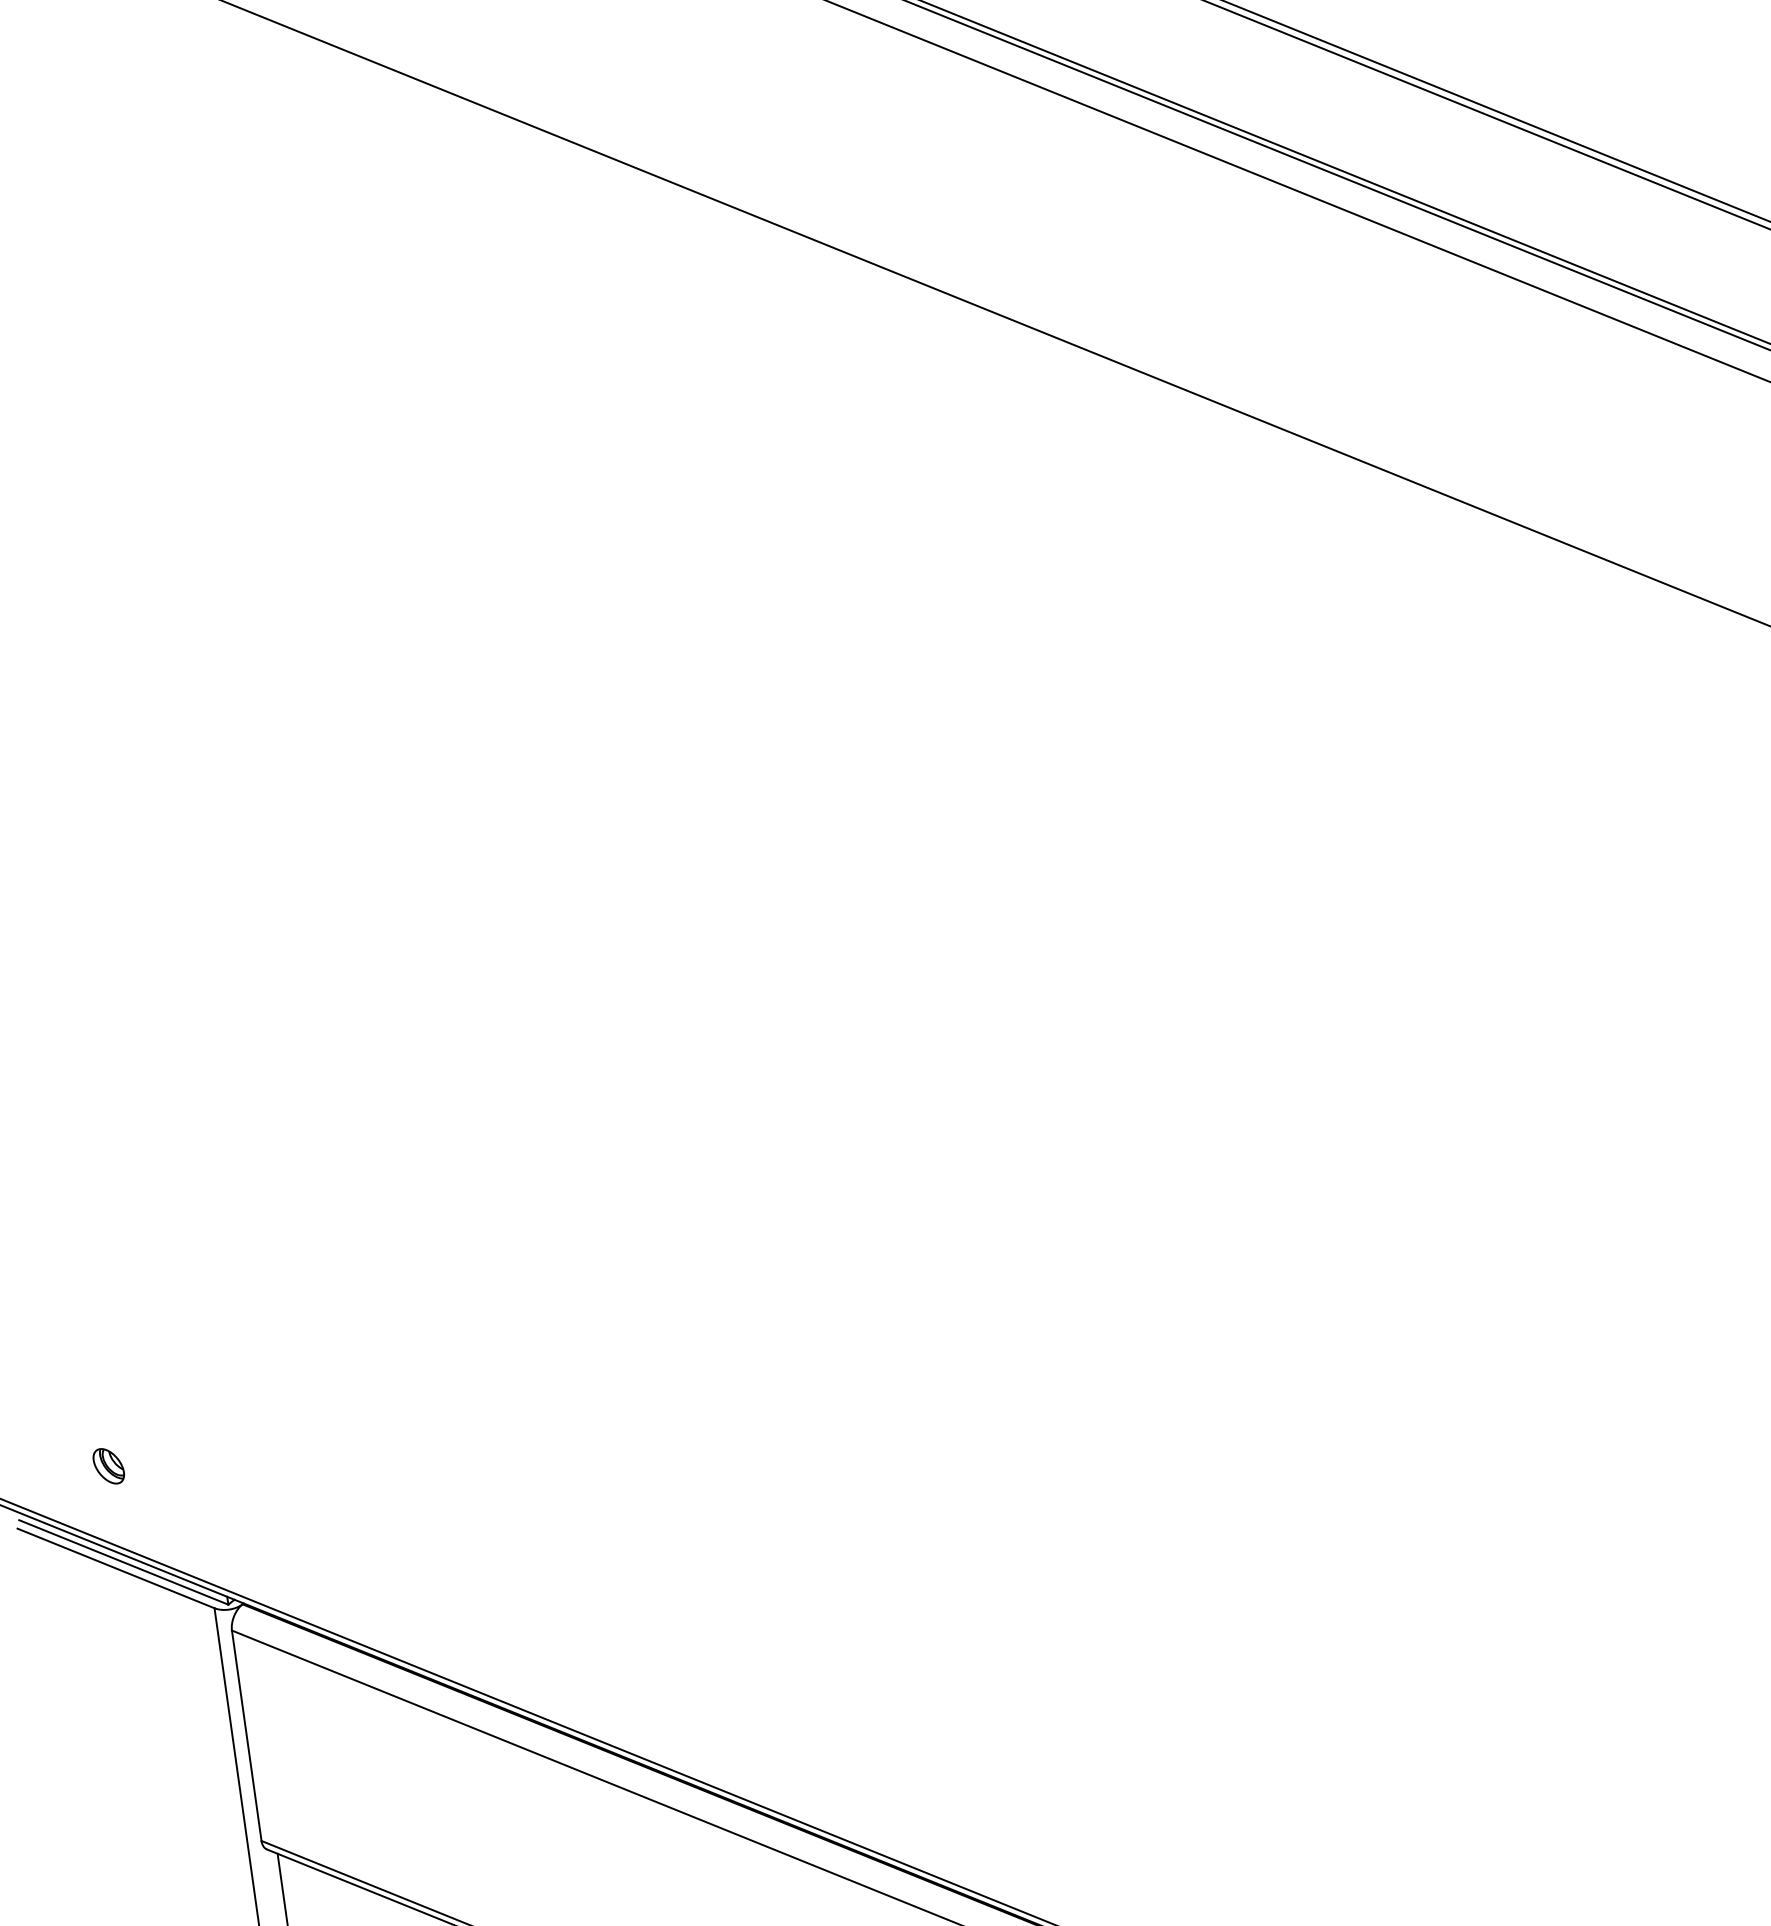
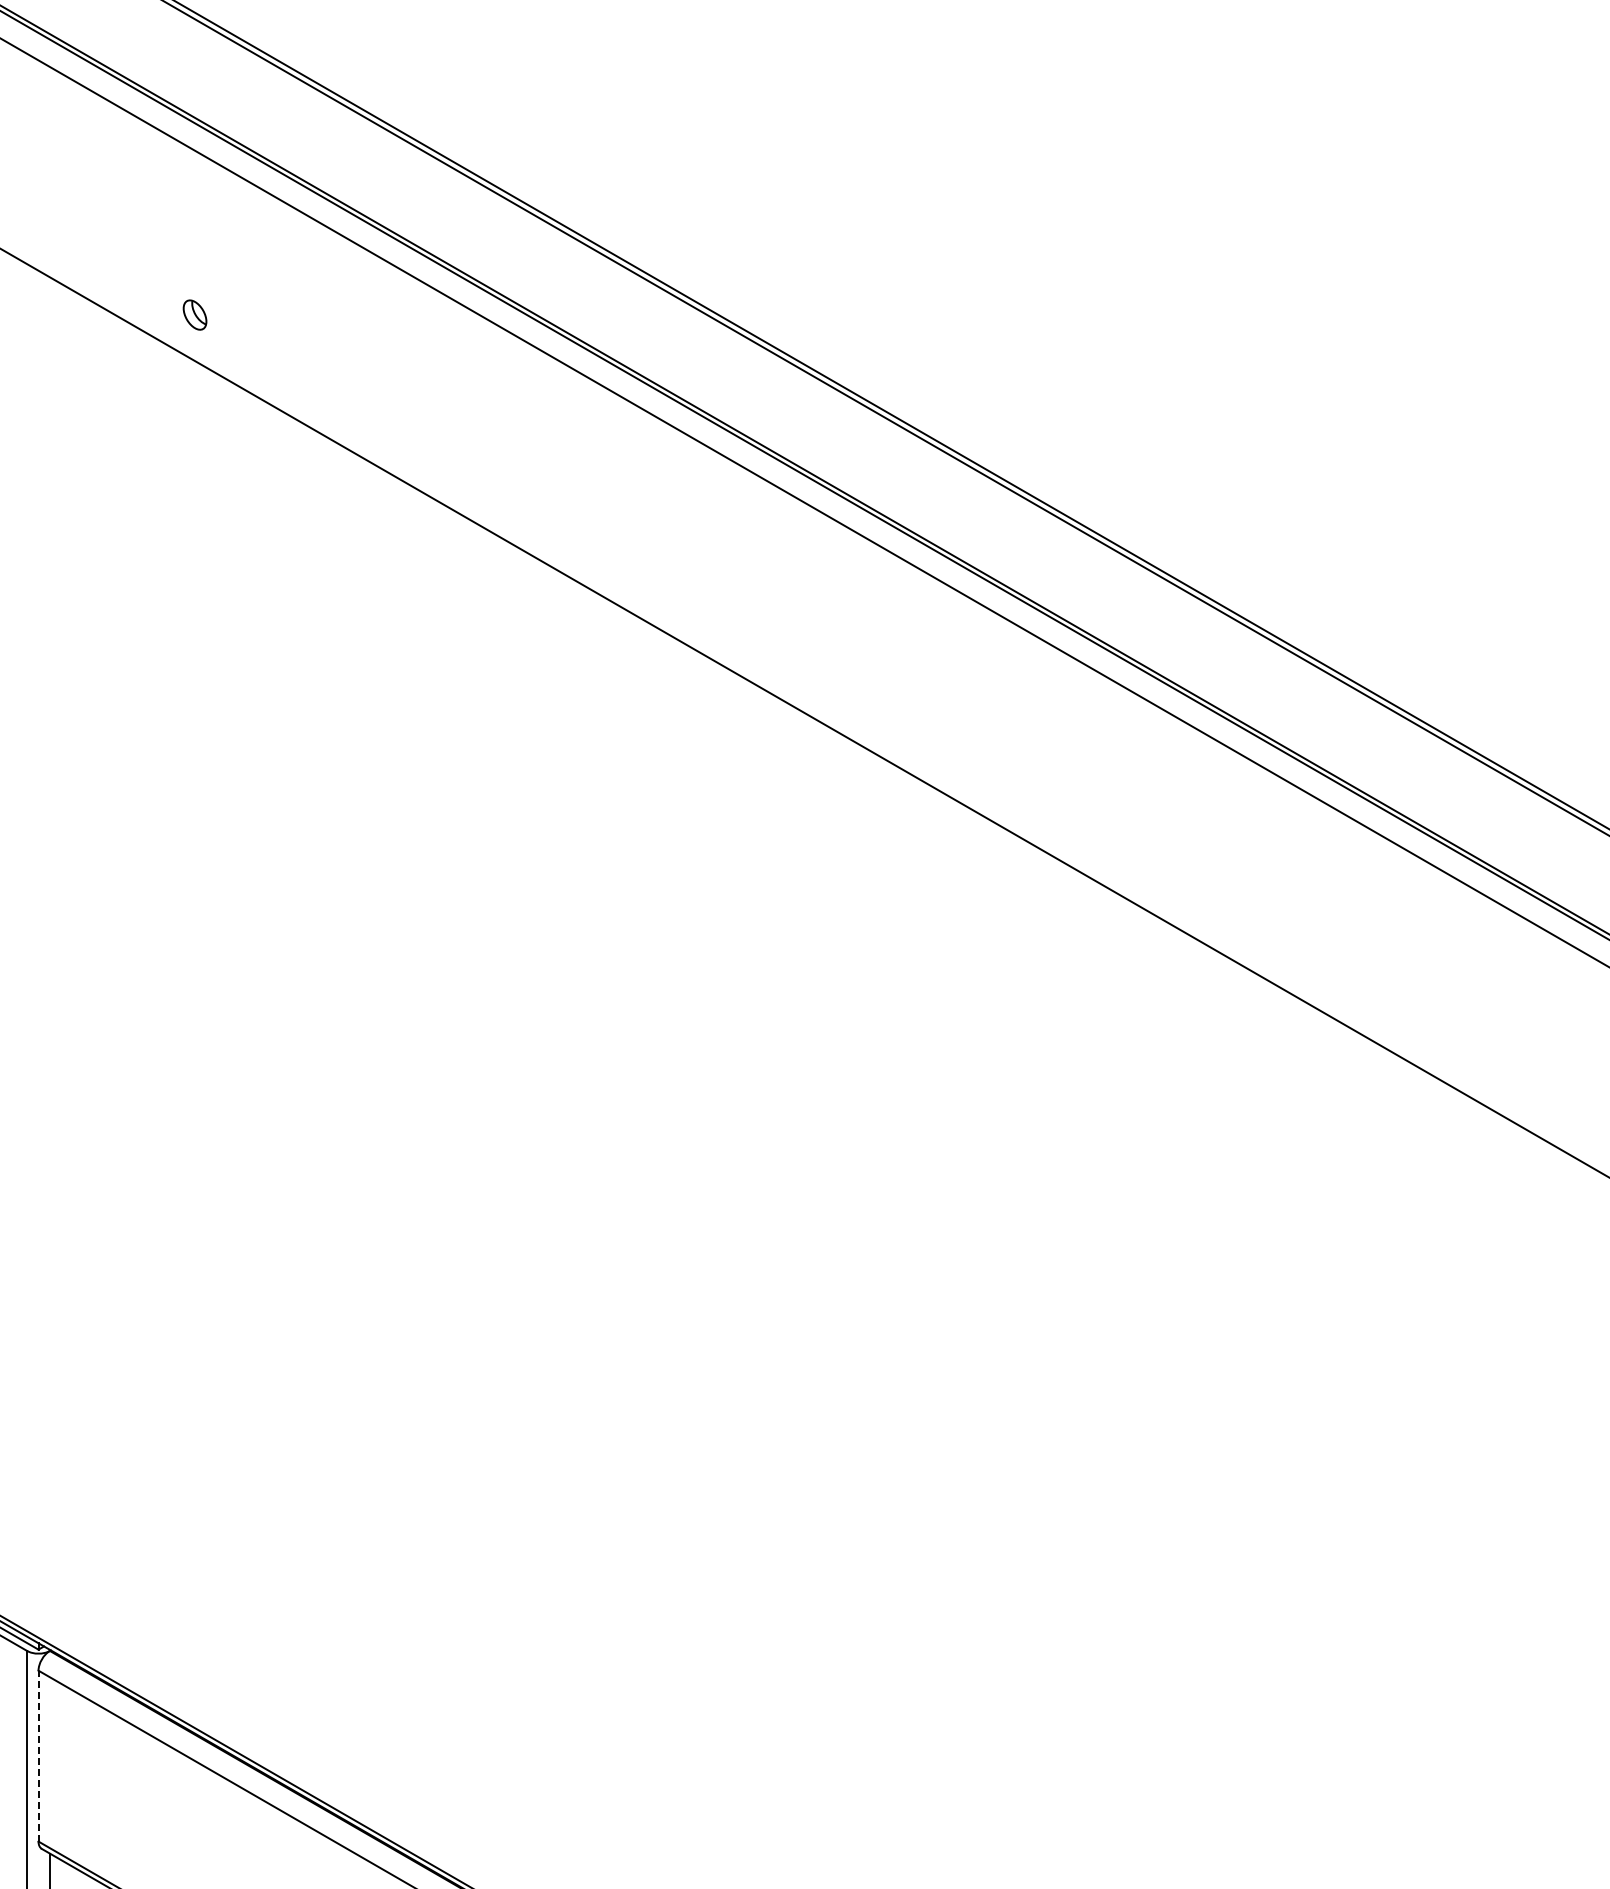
line: (246, 1734) -> (38, 1755), solid -> dashed

